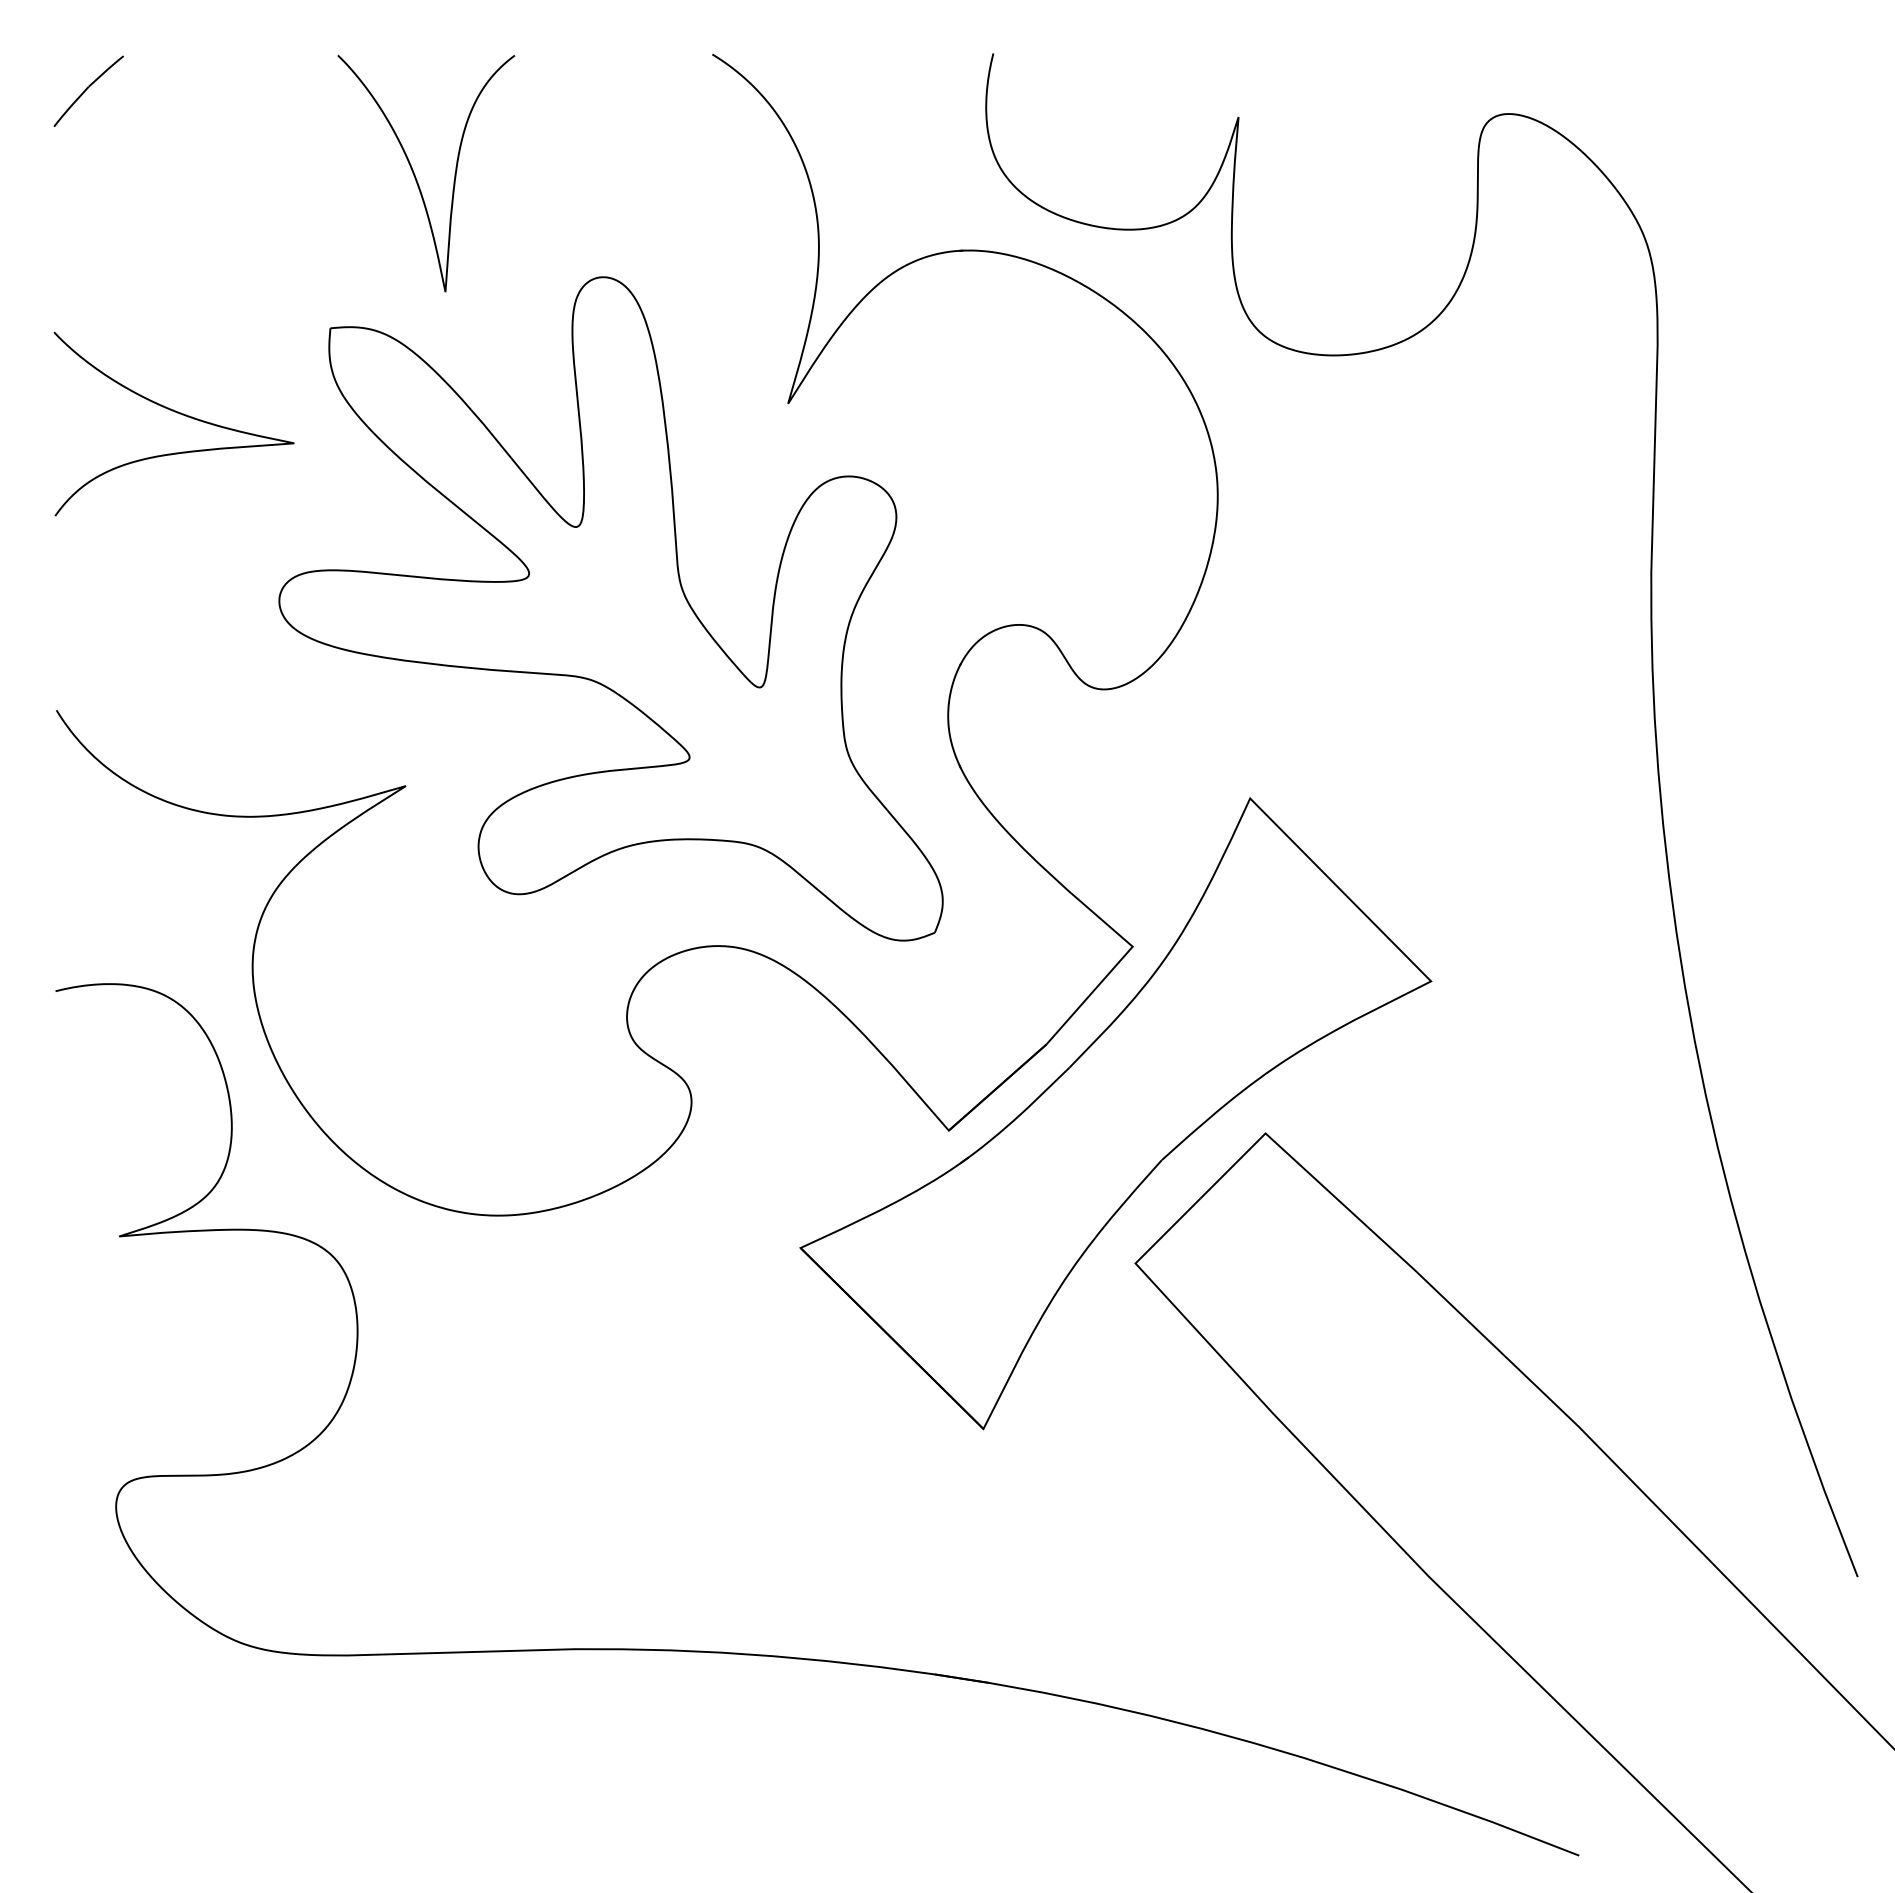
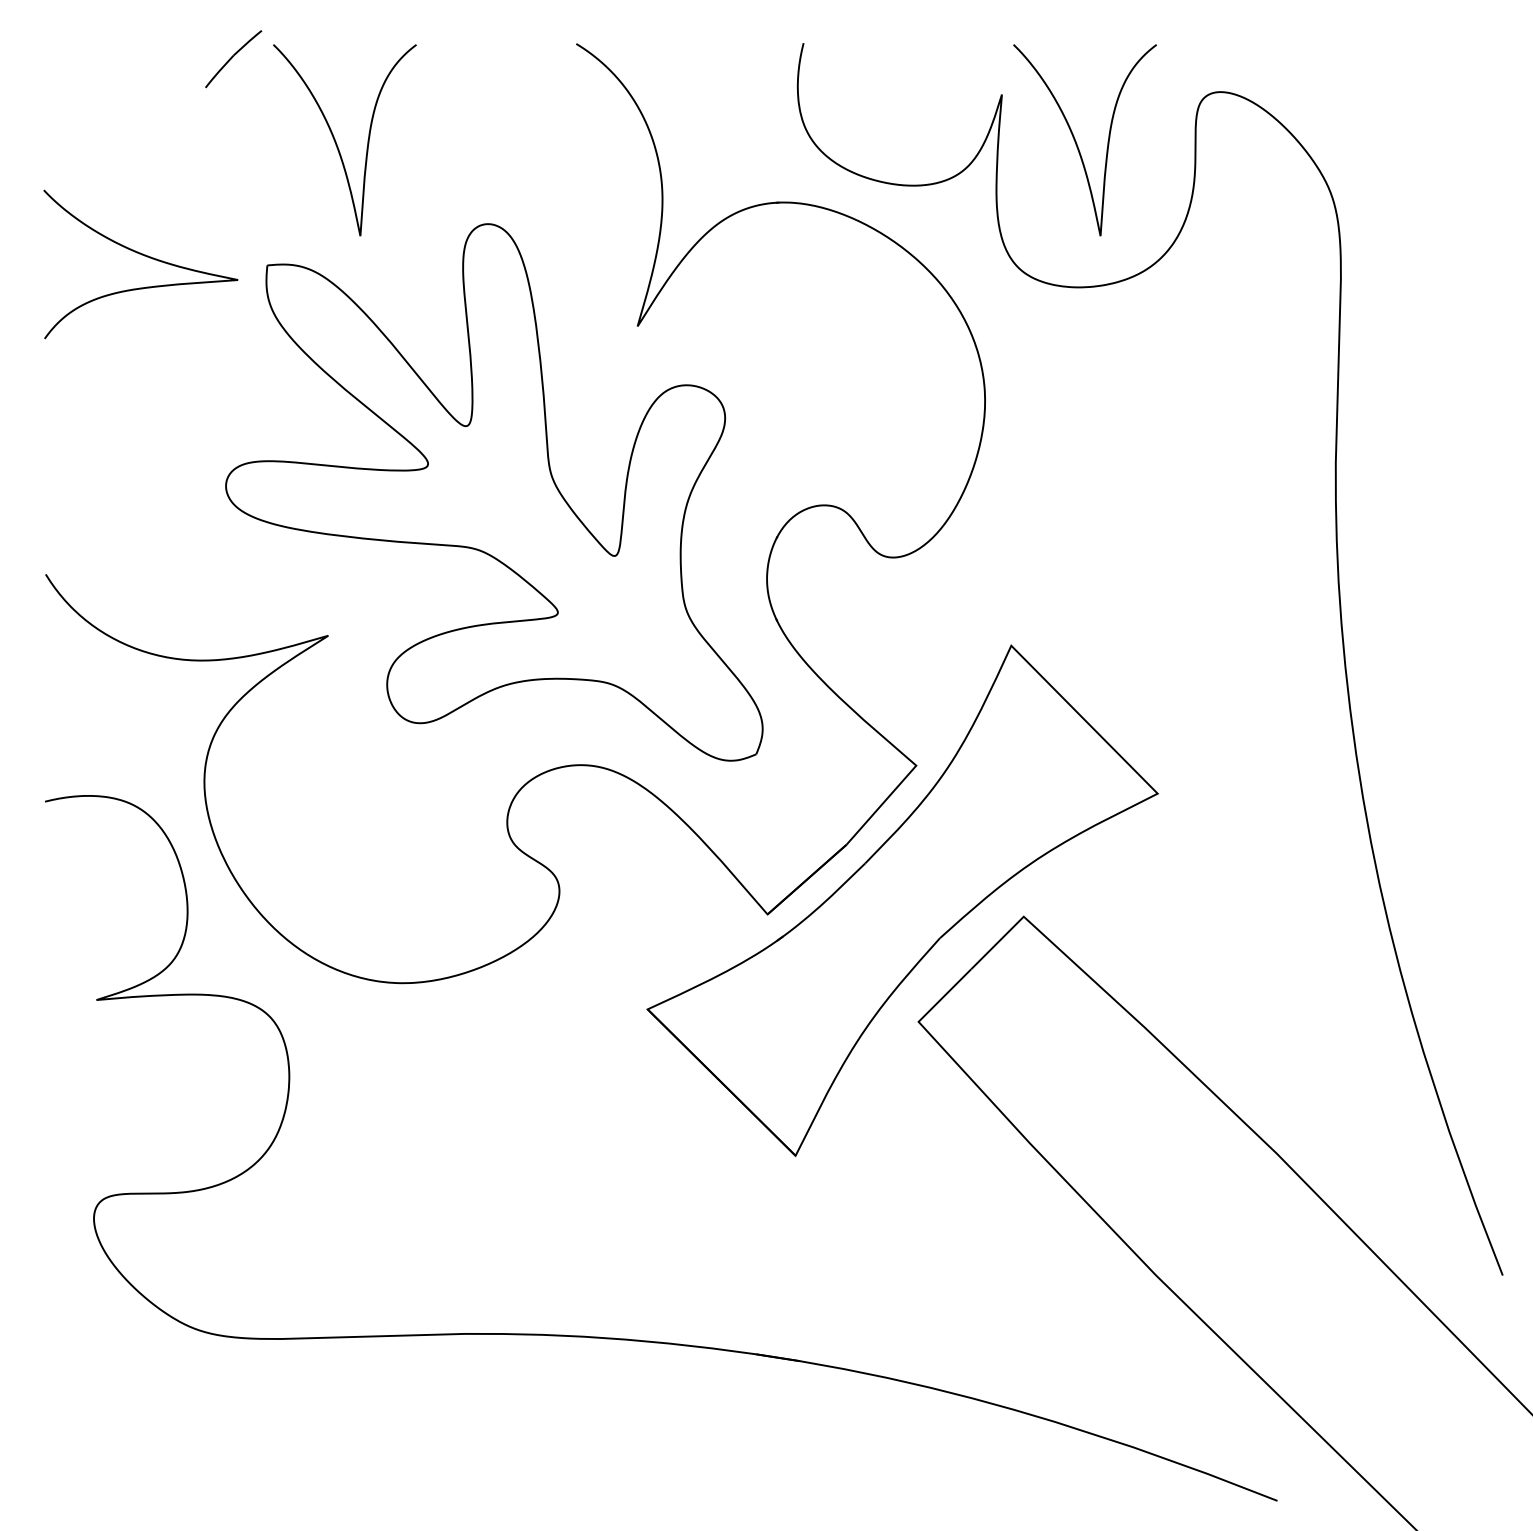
part: (88, 90) -> (233, 58), moved
curve: (1331, 177) -> (1077, 143), added
curve: (177, 413) -> (143, 255), moved

